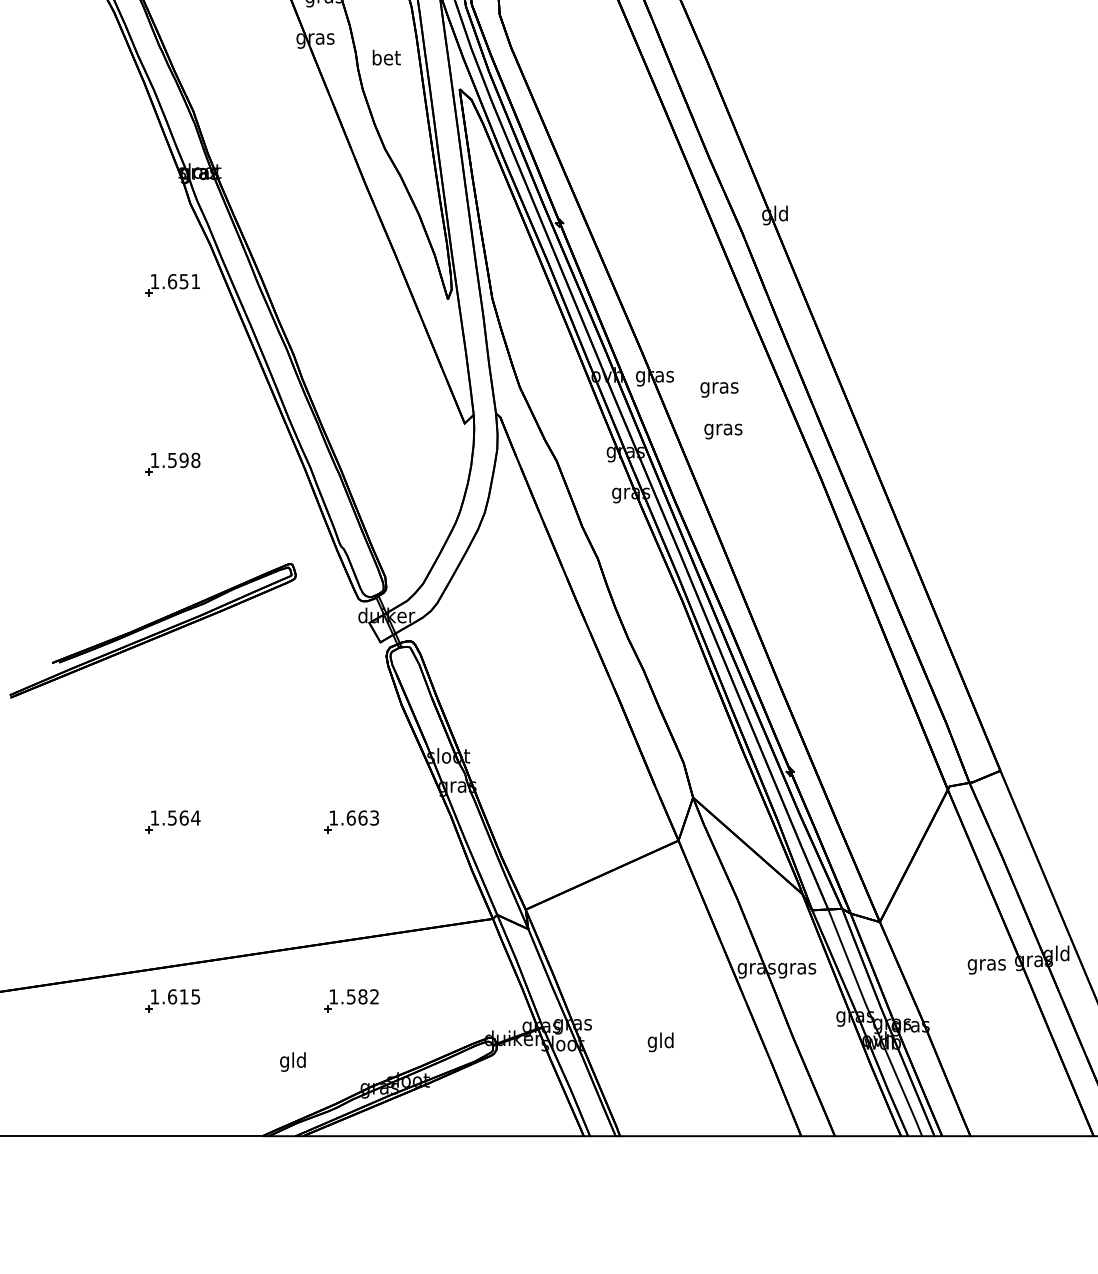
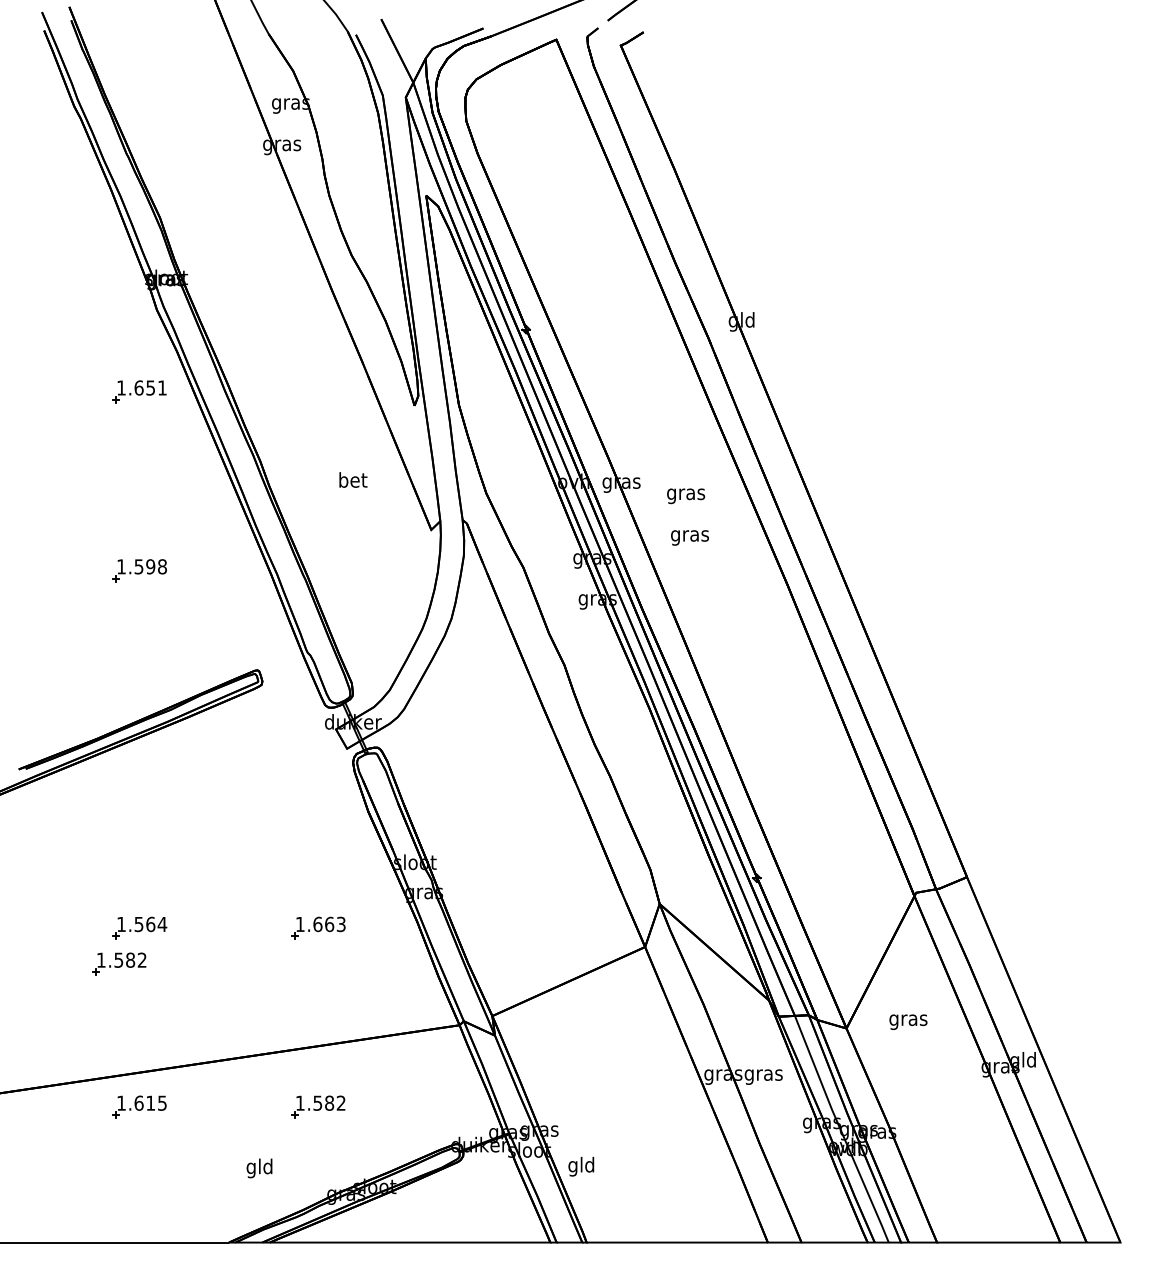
text: (386, 57) -> (353, 479), moved
part: (152, 857) -> (119, 963), added
text: (986, 966) -> (908, 1021), moved
text: (660, 1042) -> (581, 1166), moved

